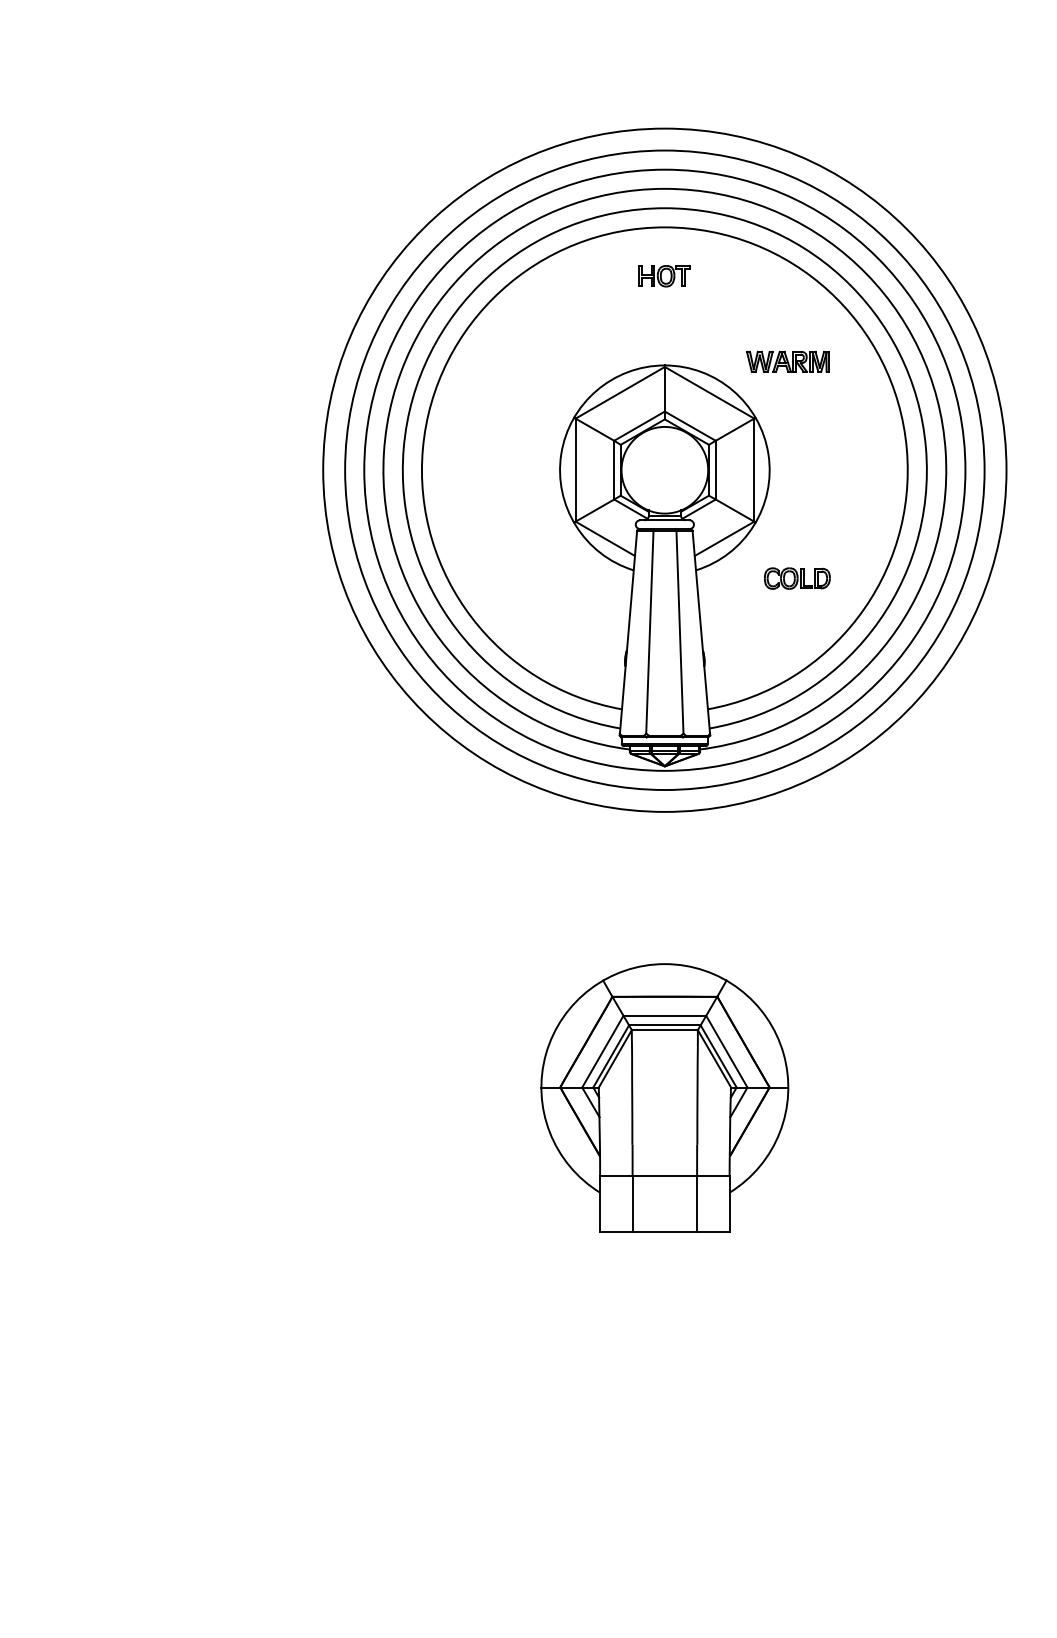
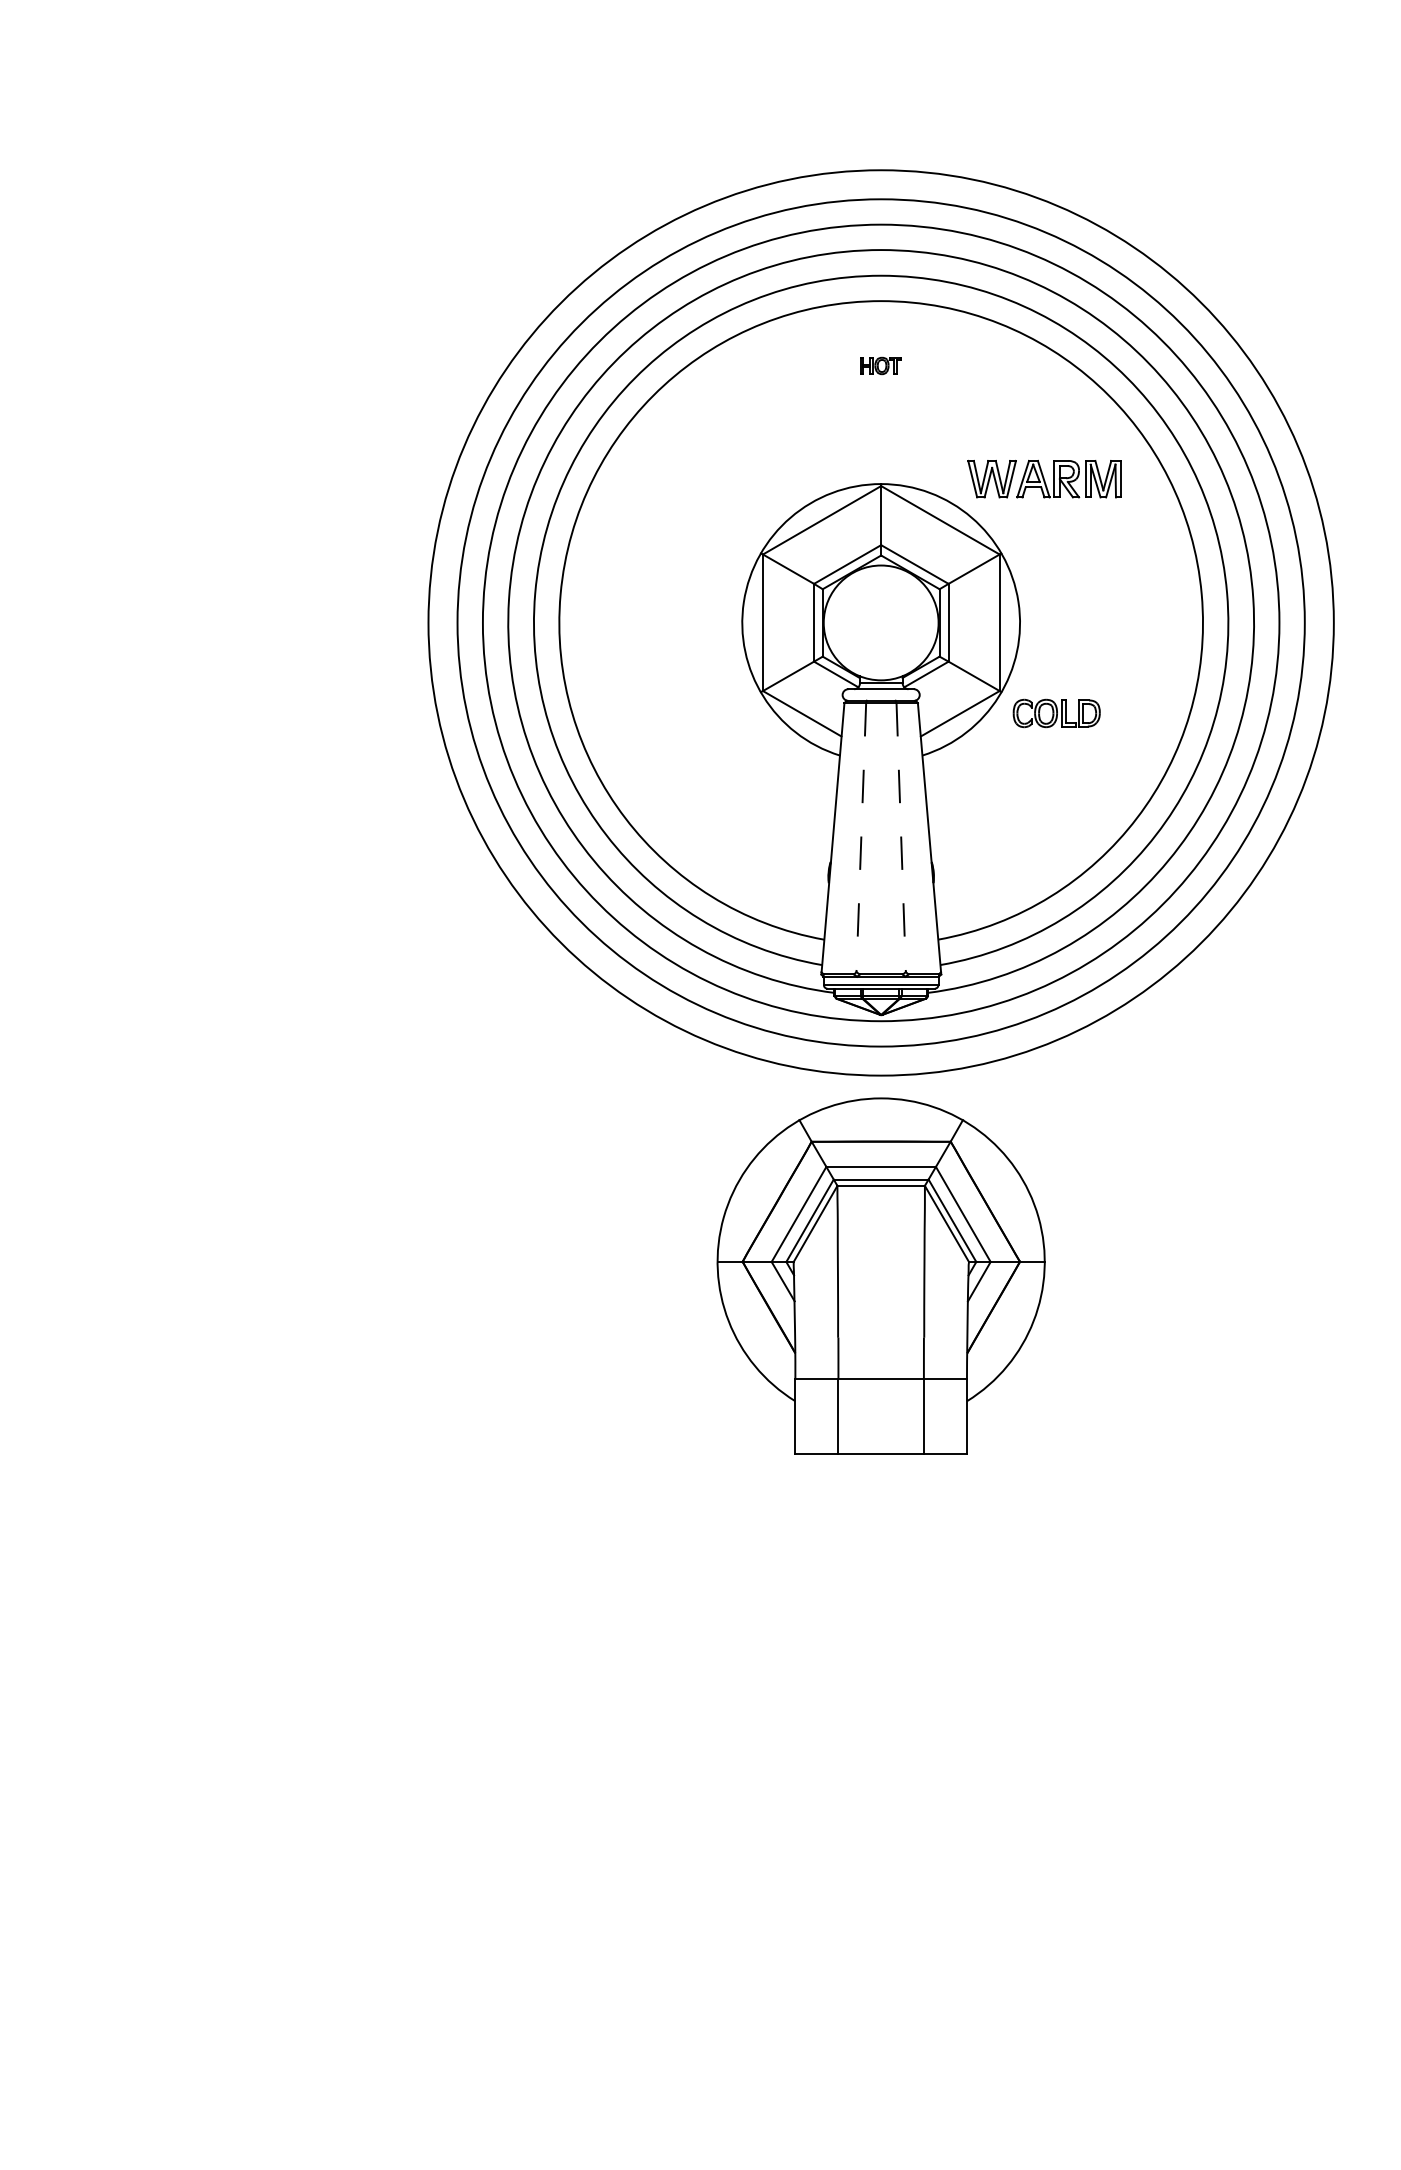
part: (664, 276) -> (880, 366), size x0.6
part: (787, 361) -> (1043, 478), size x1.4
part: (797, 578) -> (1056, 713), moved
line: (649, 632) -> (860, 837), solid -> dashed
line: (679, 632) -> (900, 837), solid -> dashed
part: (664, 1097) -> (880, 1275), moved

